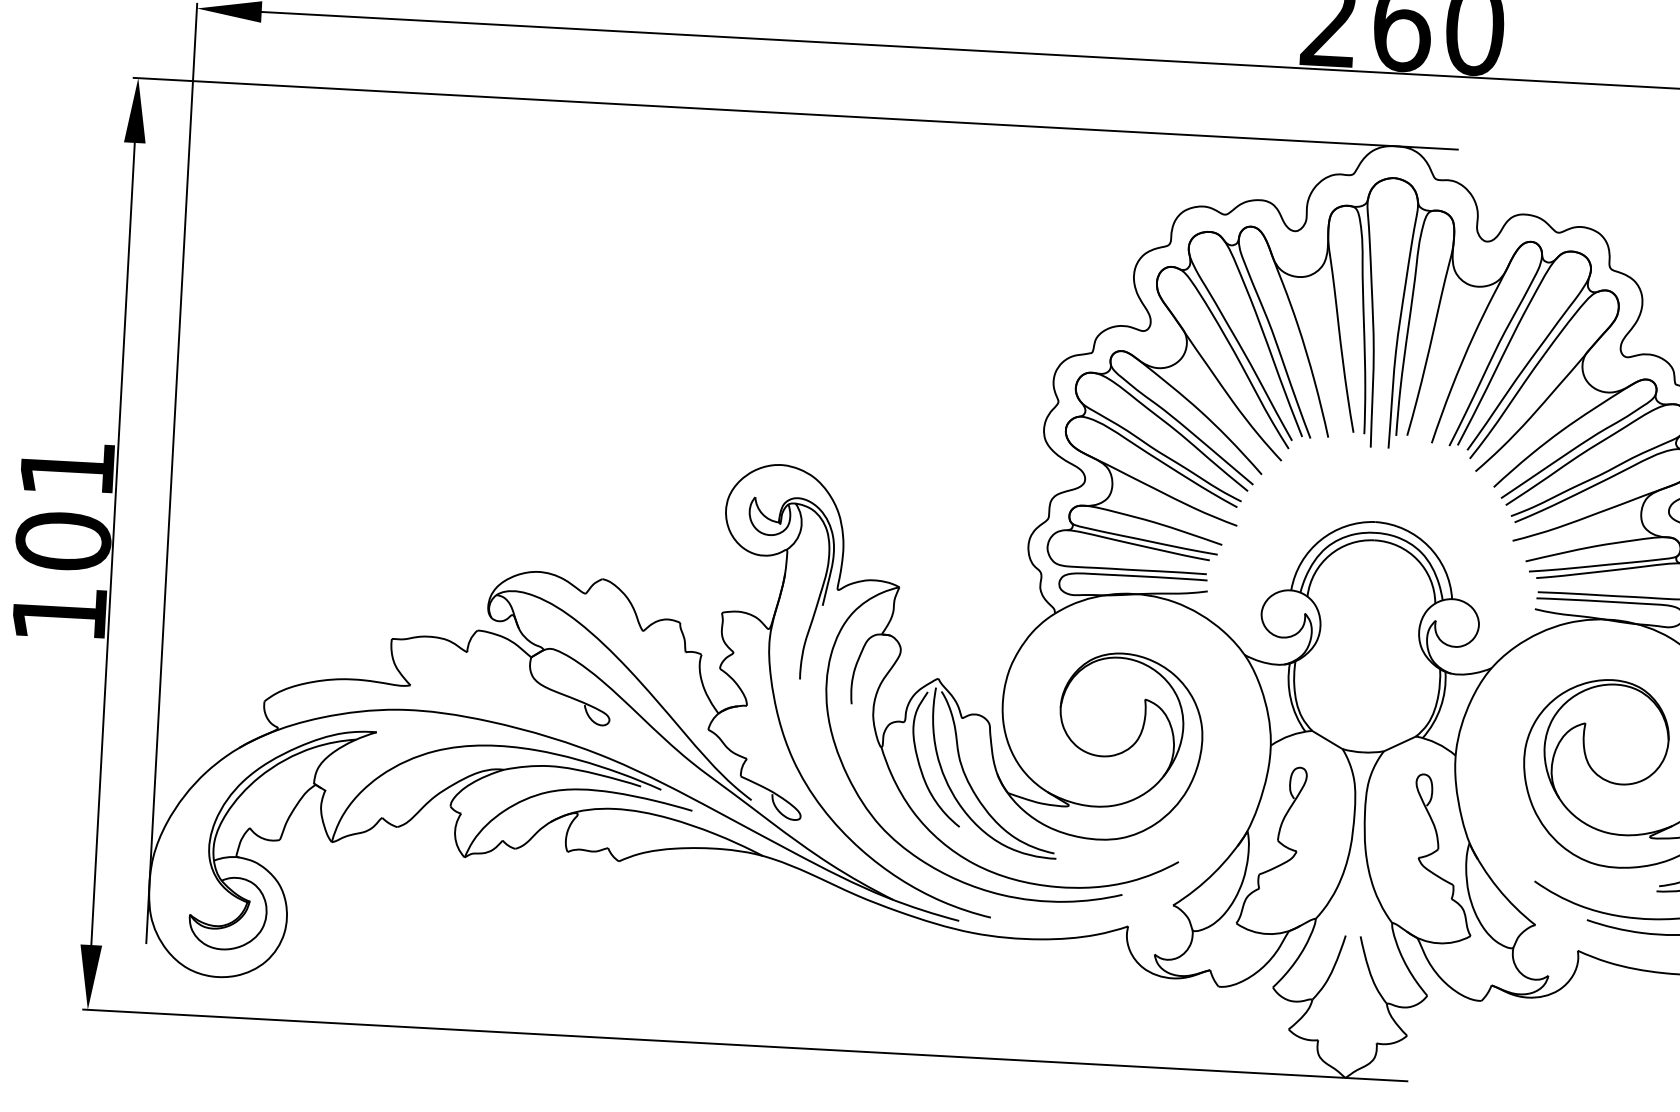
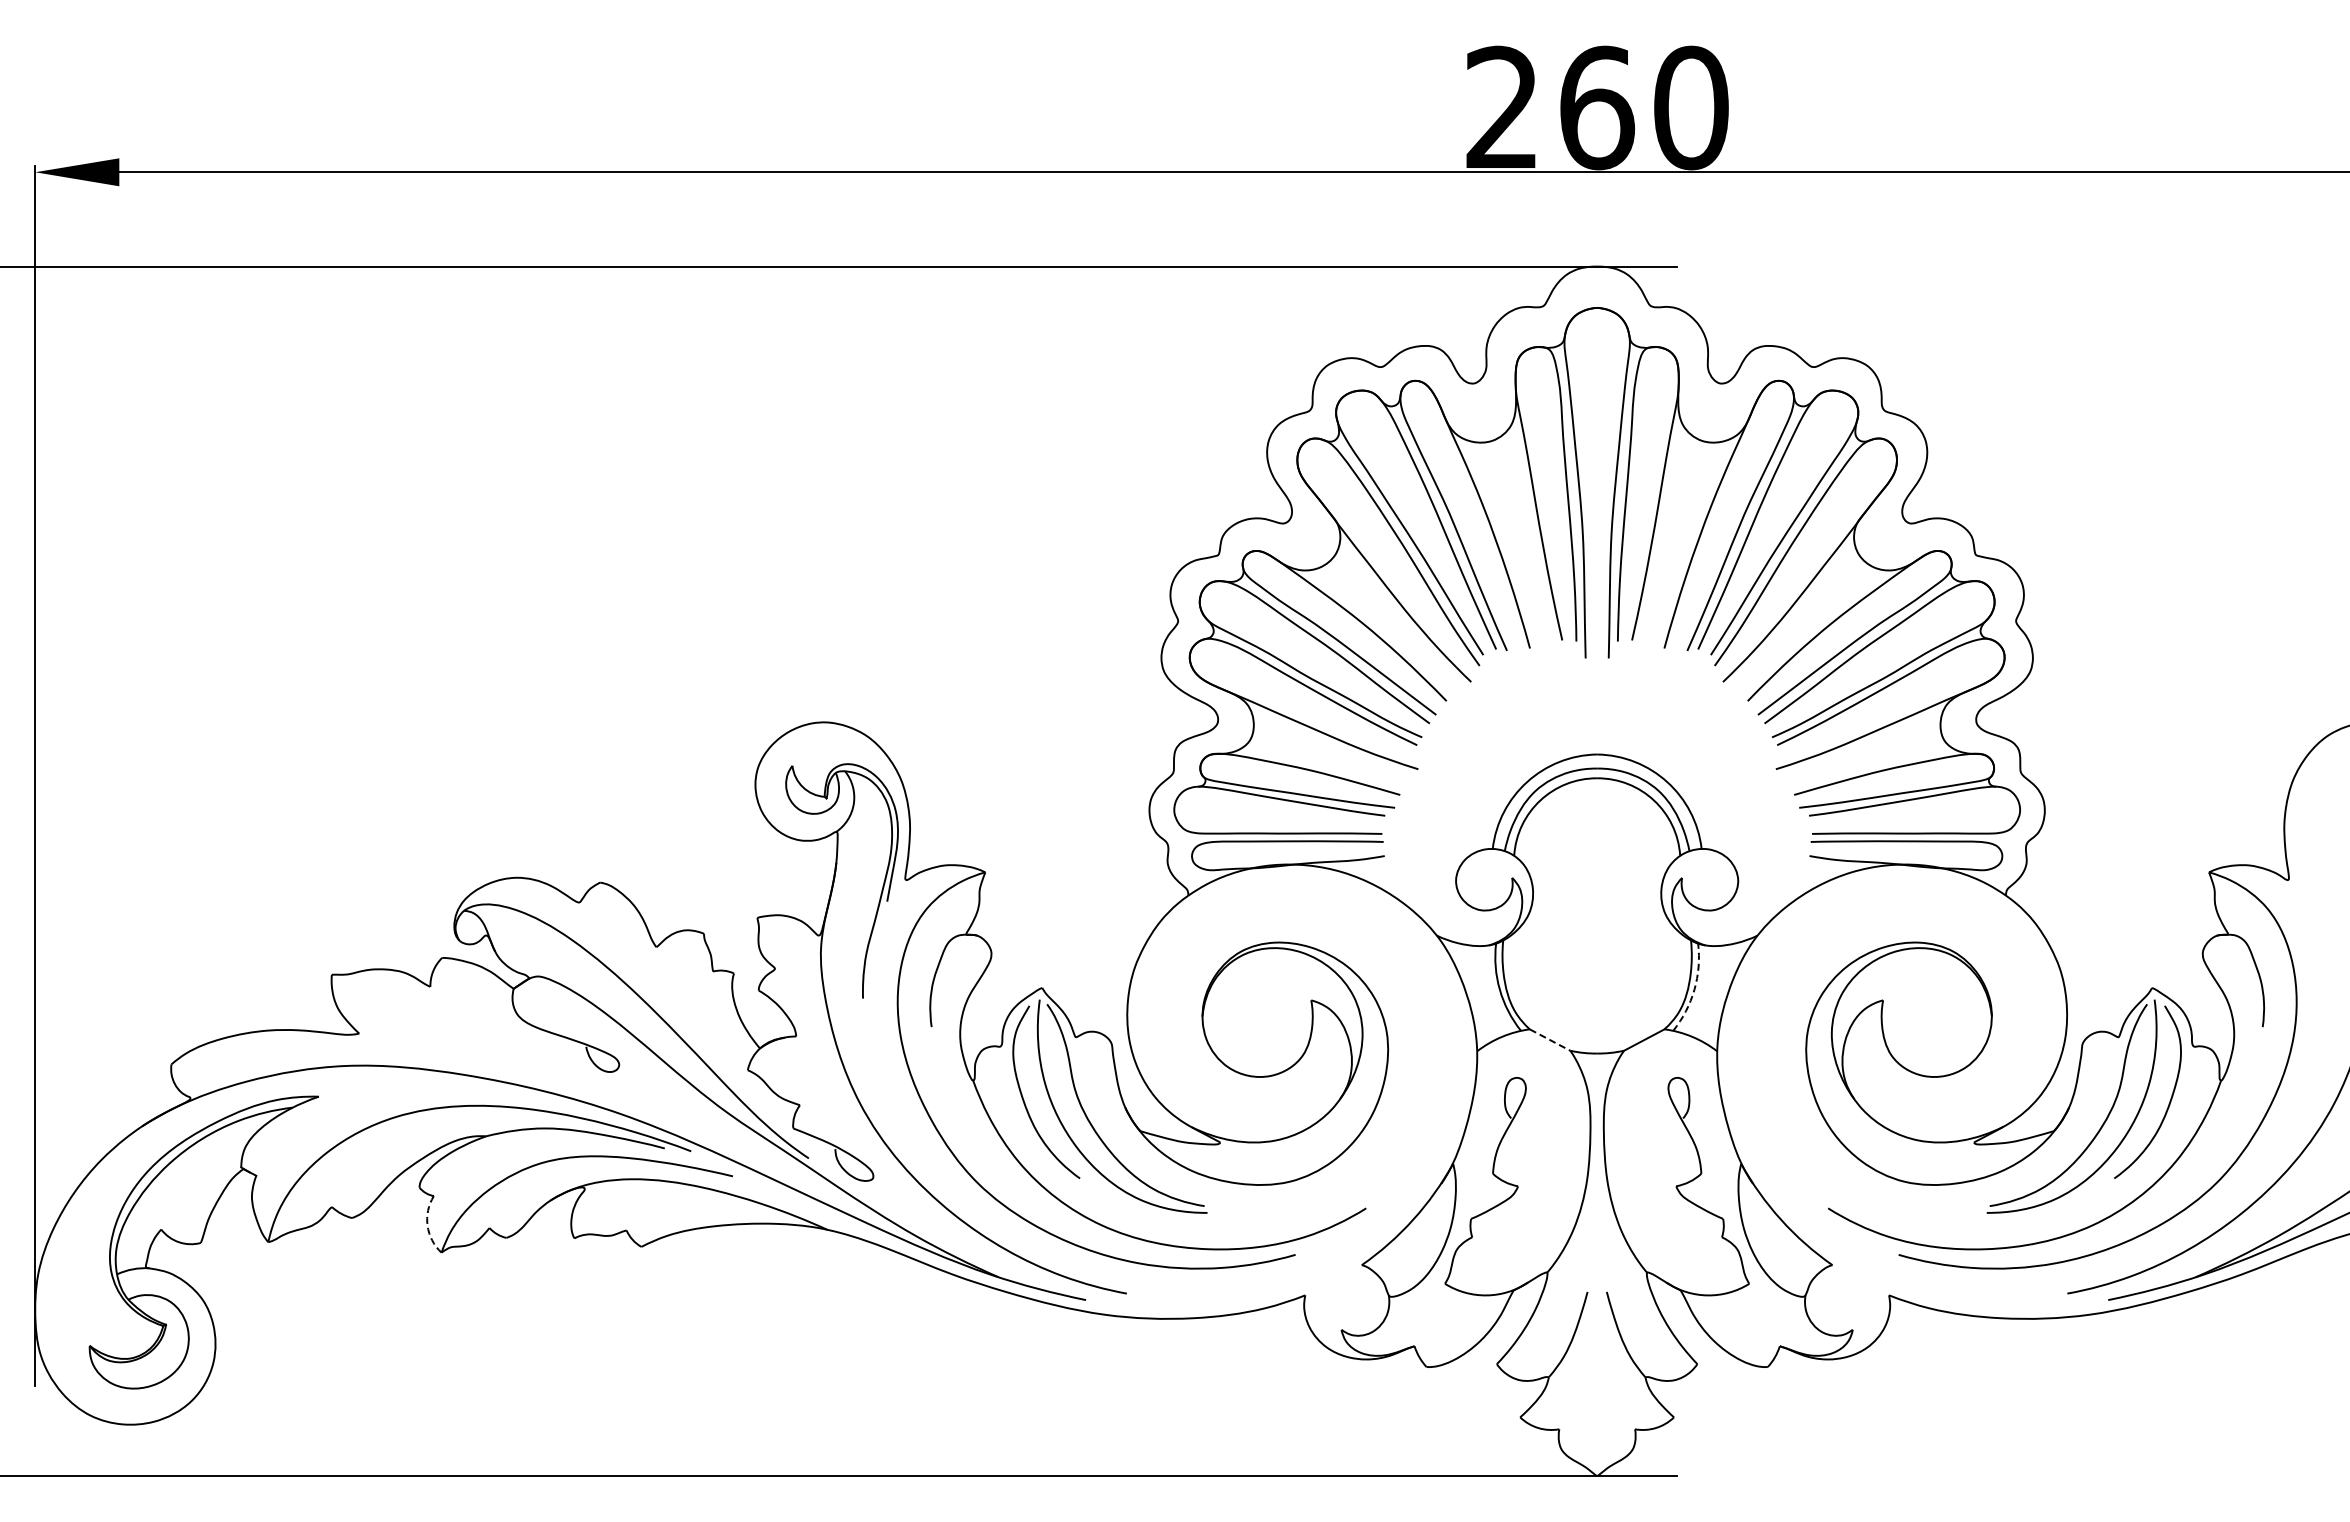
arc: (1440, 707) -> (1694, 989), solid -> dashed
line: (1327, 740) -> (1550, 1040), solid -> dashed
arc: (455, 836) -> (427, 1225), solid -> dashed

